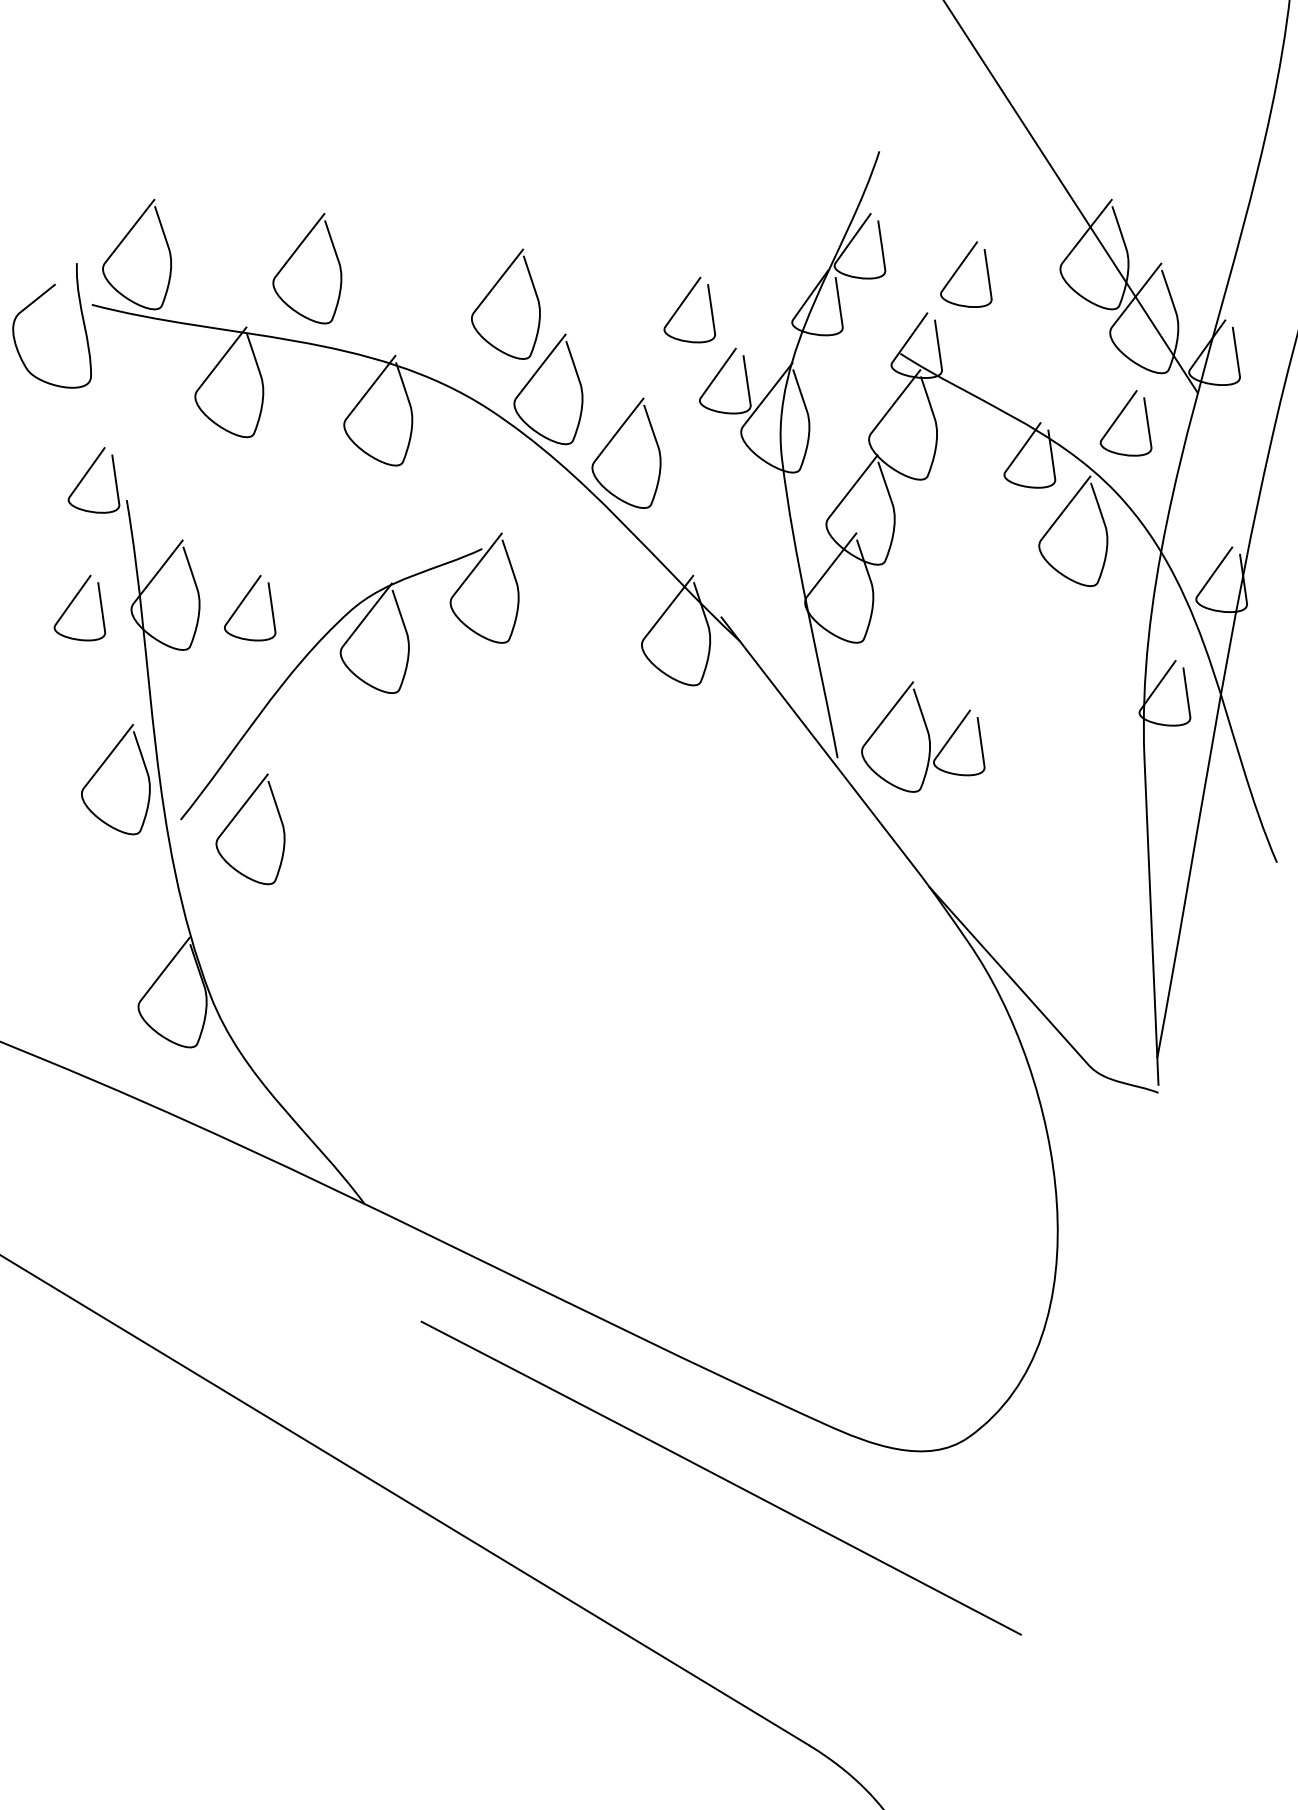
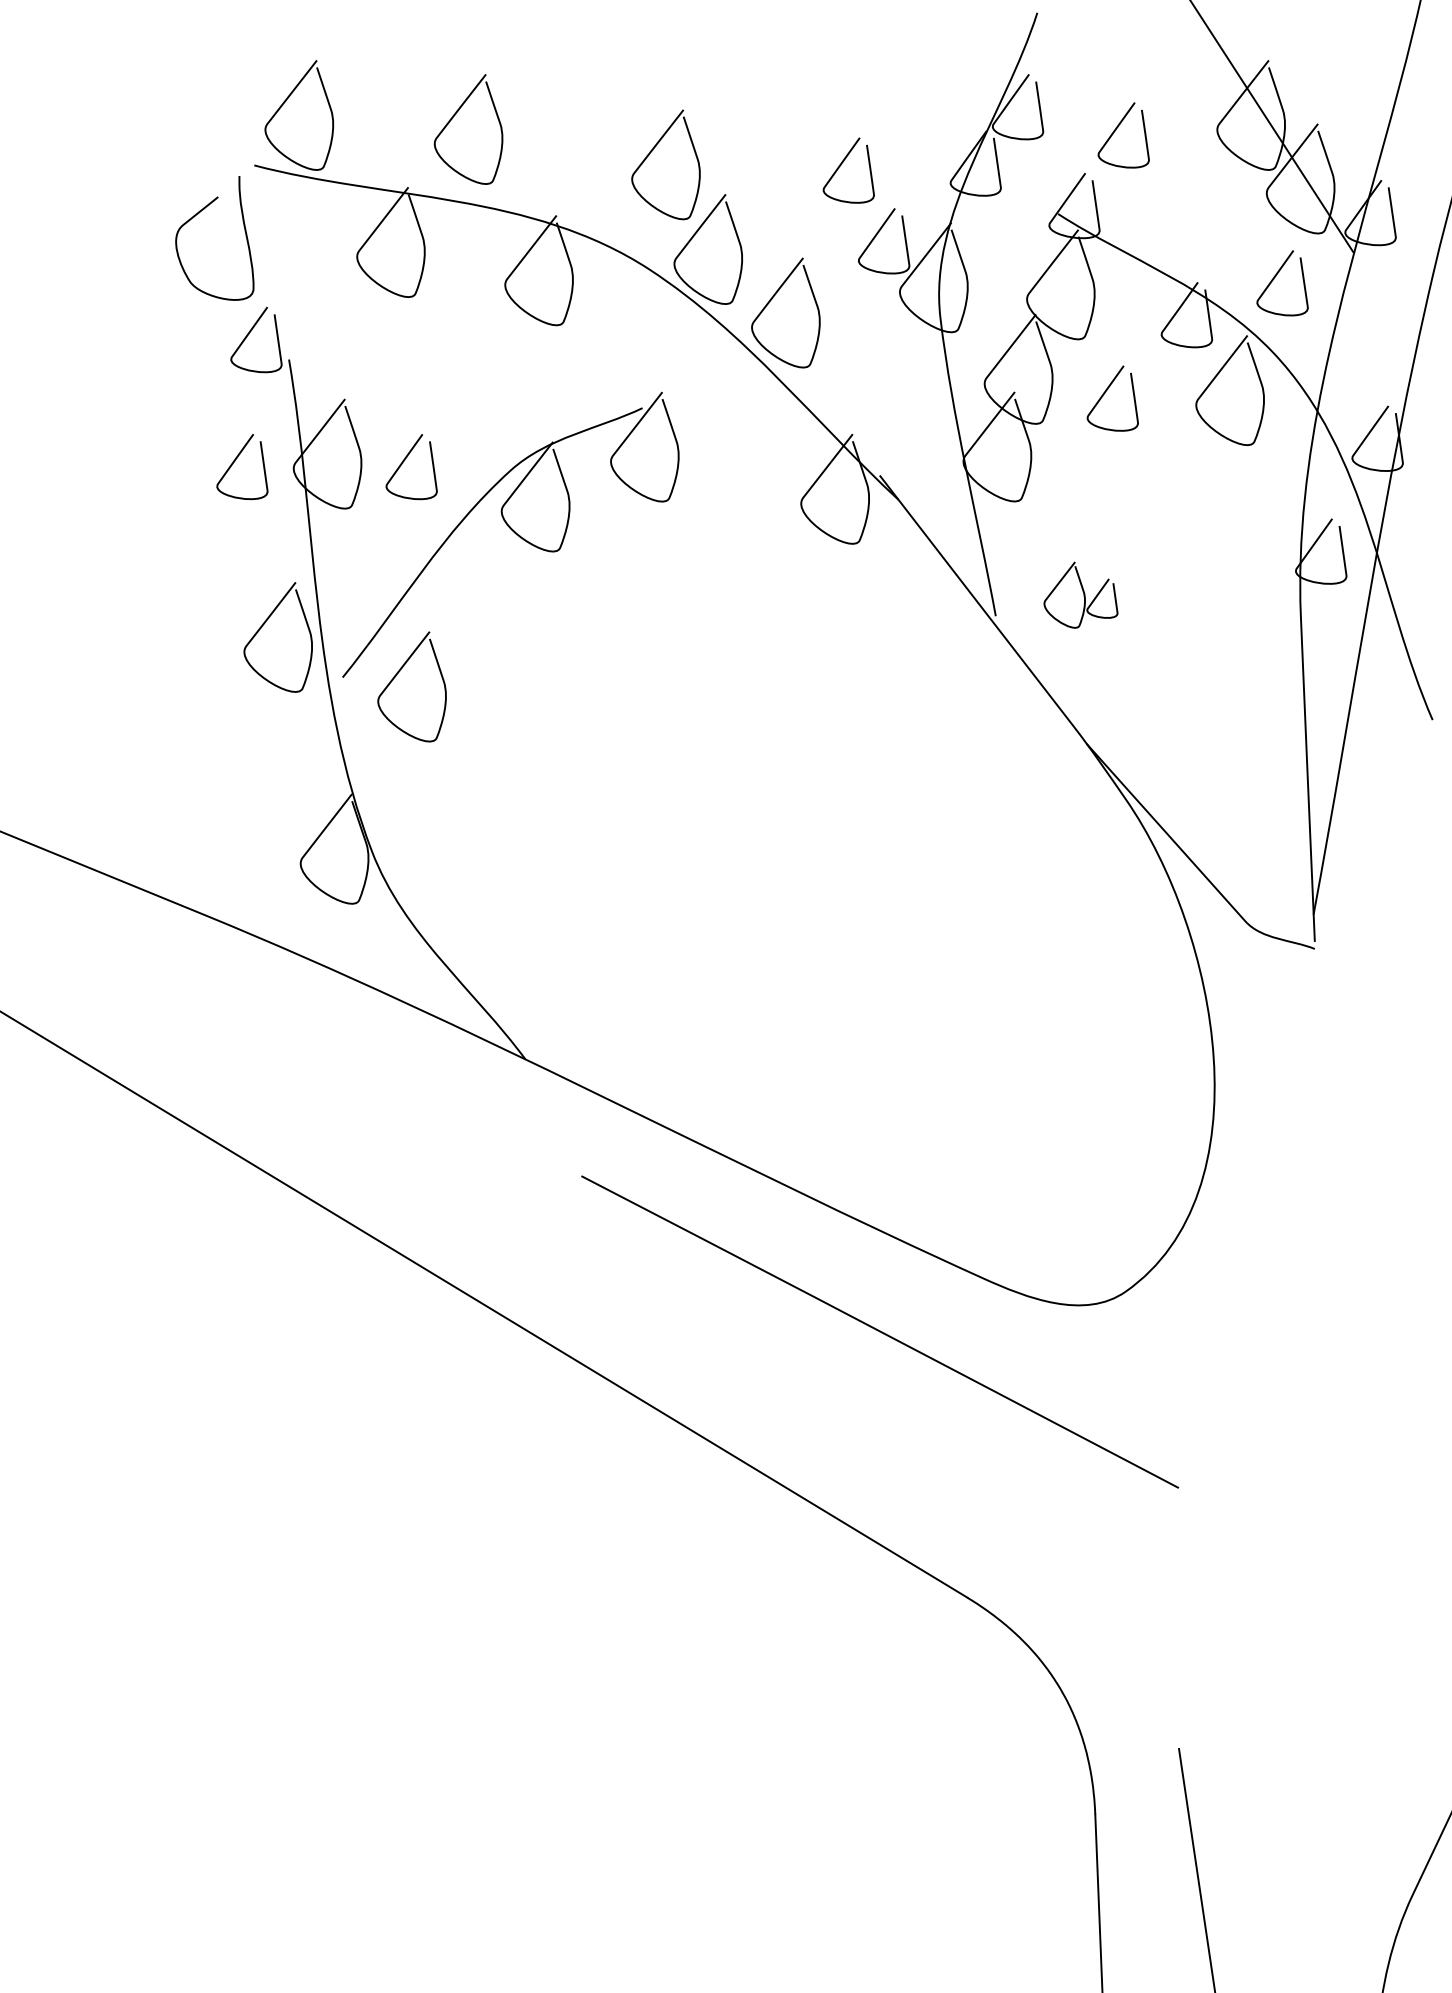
curve: (35, 301) -> (198, 214), moved
curve: (947, 534) -> (1105, 393), added
part: (922, 736) -> (1080, 594), size x0.6

